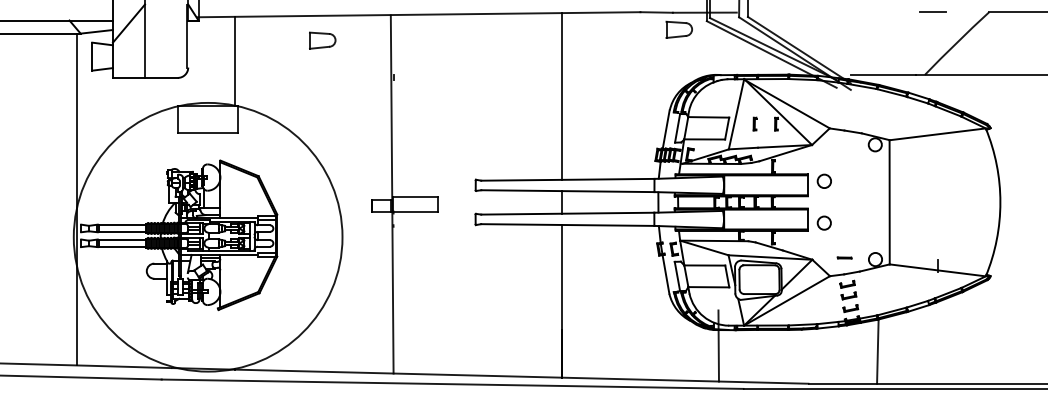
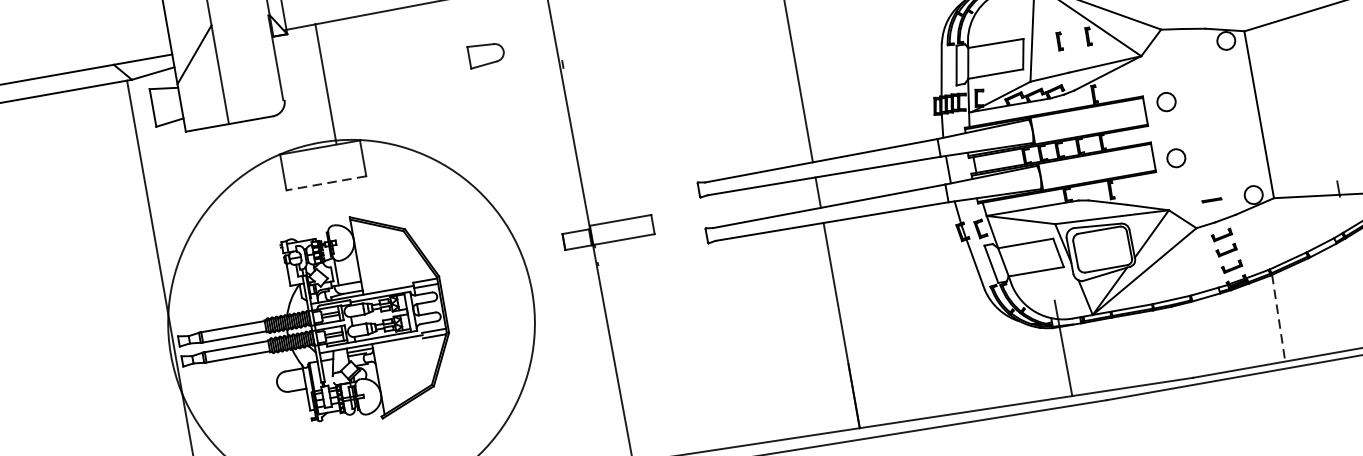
part: (322, 40) -> (486, 54), moved
line: (235, 60) -> (326, 82), moved
line: (207, 133) -> (326, 183), solid -> dashed
line: (877, 352) -> (1278, 319), solid -> dashed

